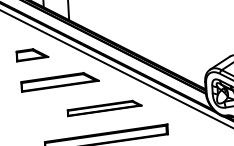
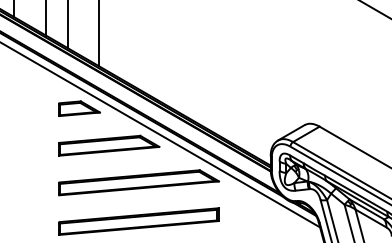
part: (32, 54) -> (79, 108), moved
part: (60, 81) -> (109, 145), moved
part: (104, 108) -> (138, 182), size x1.67

